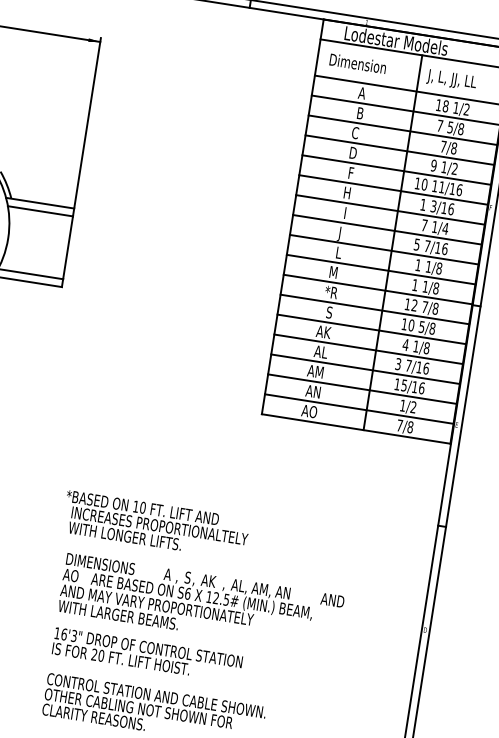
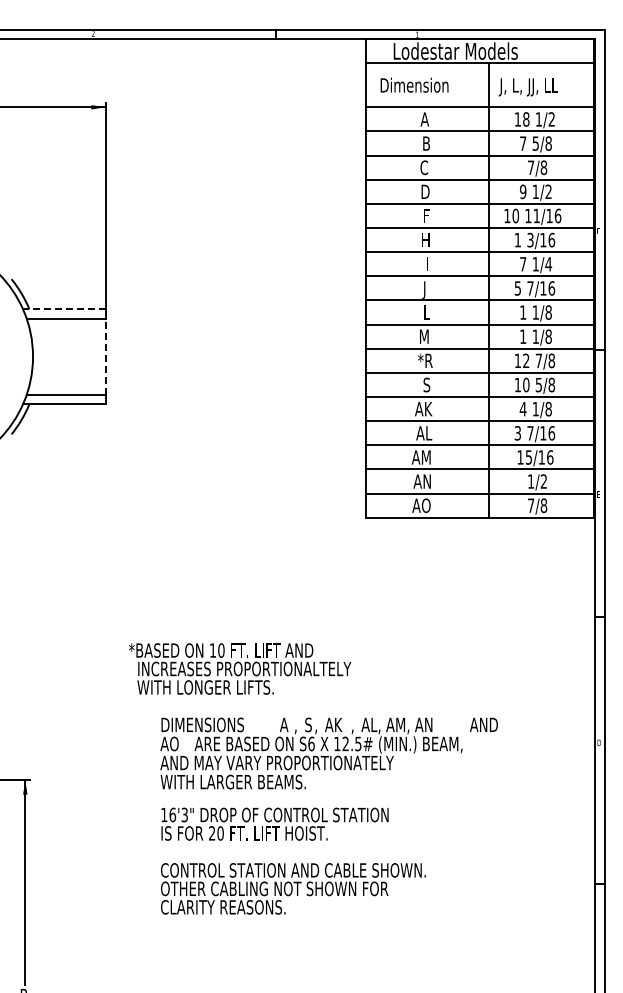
line: (39, 203) -> (63, 309), solid -> dashed
line: (68, 247) -> (105, 356), solid -> dashed
text: (156, 525) -> (240, 668), moved

